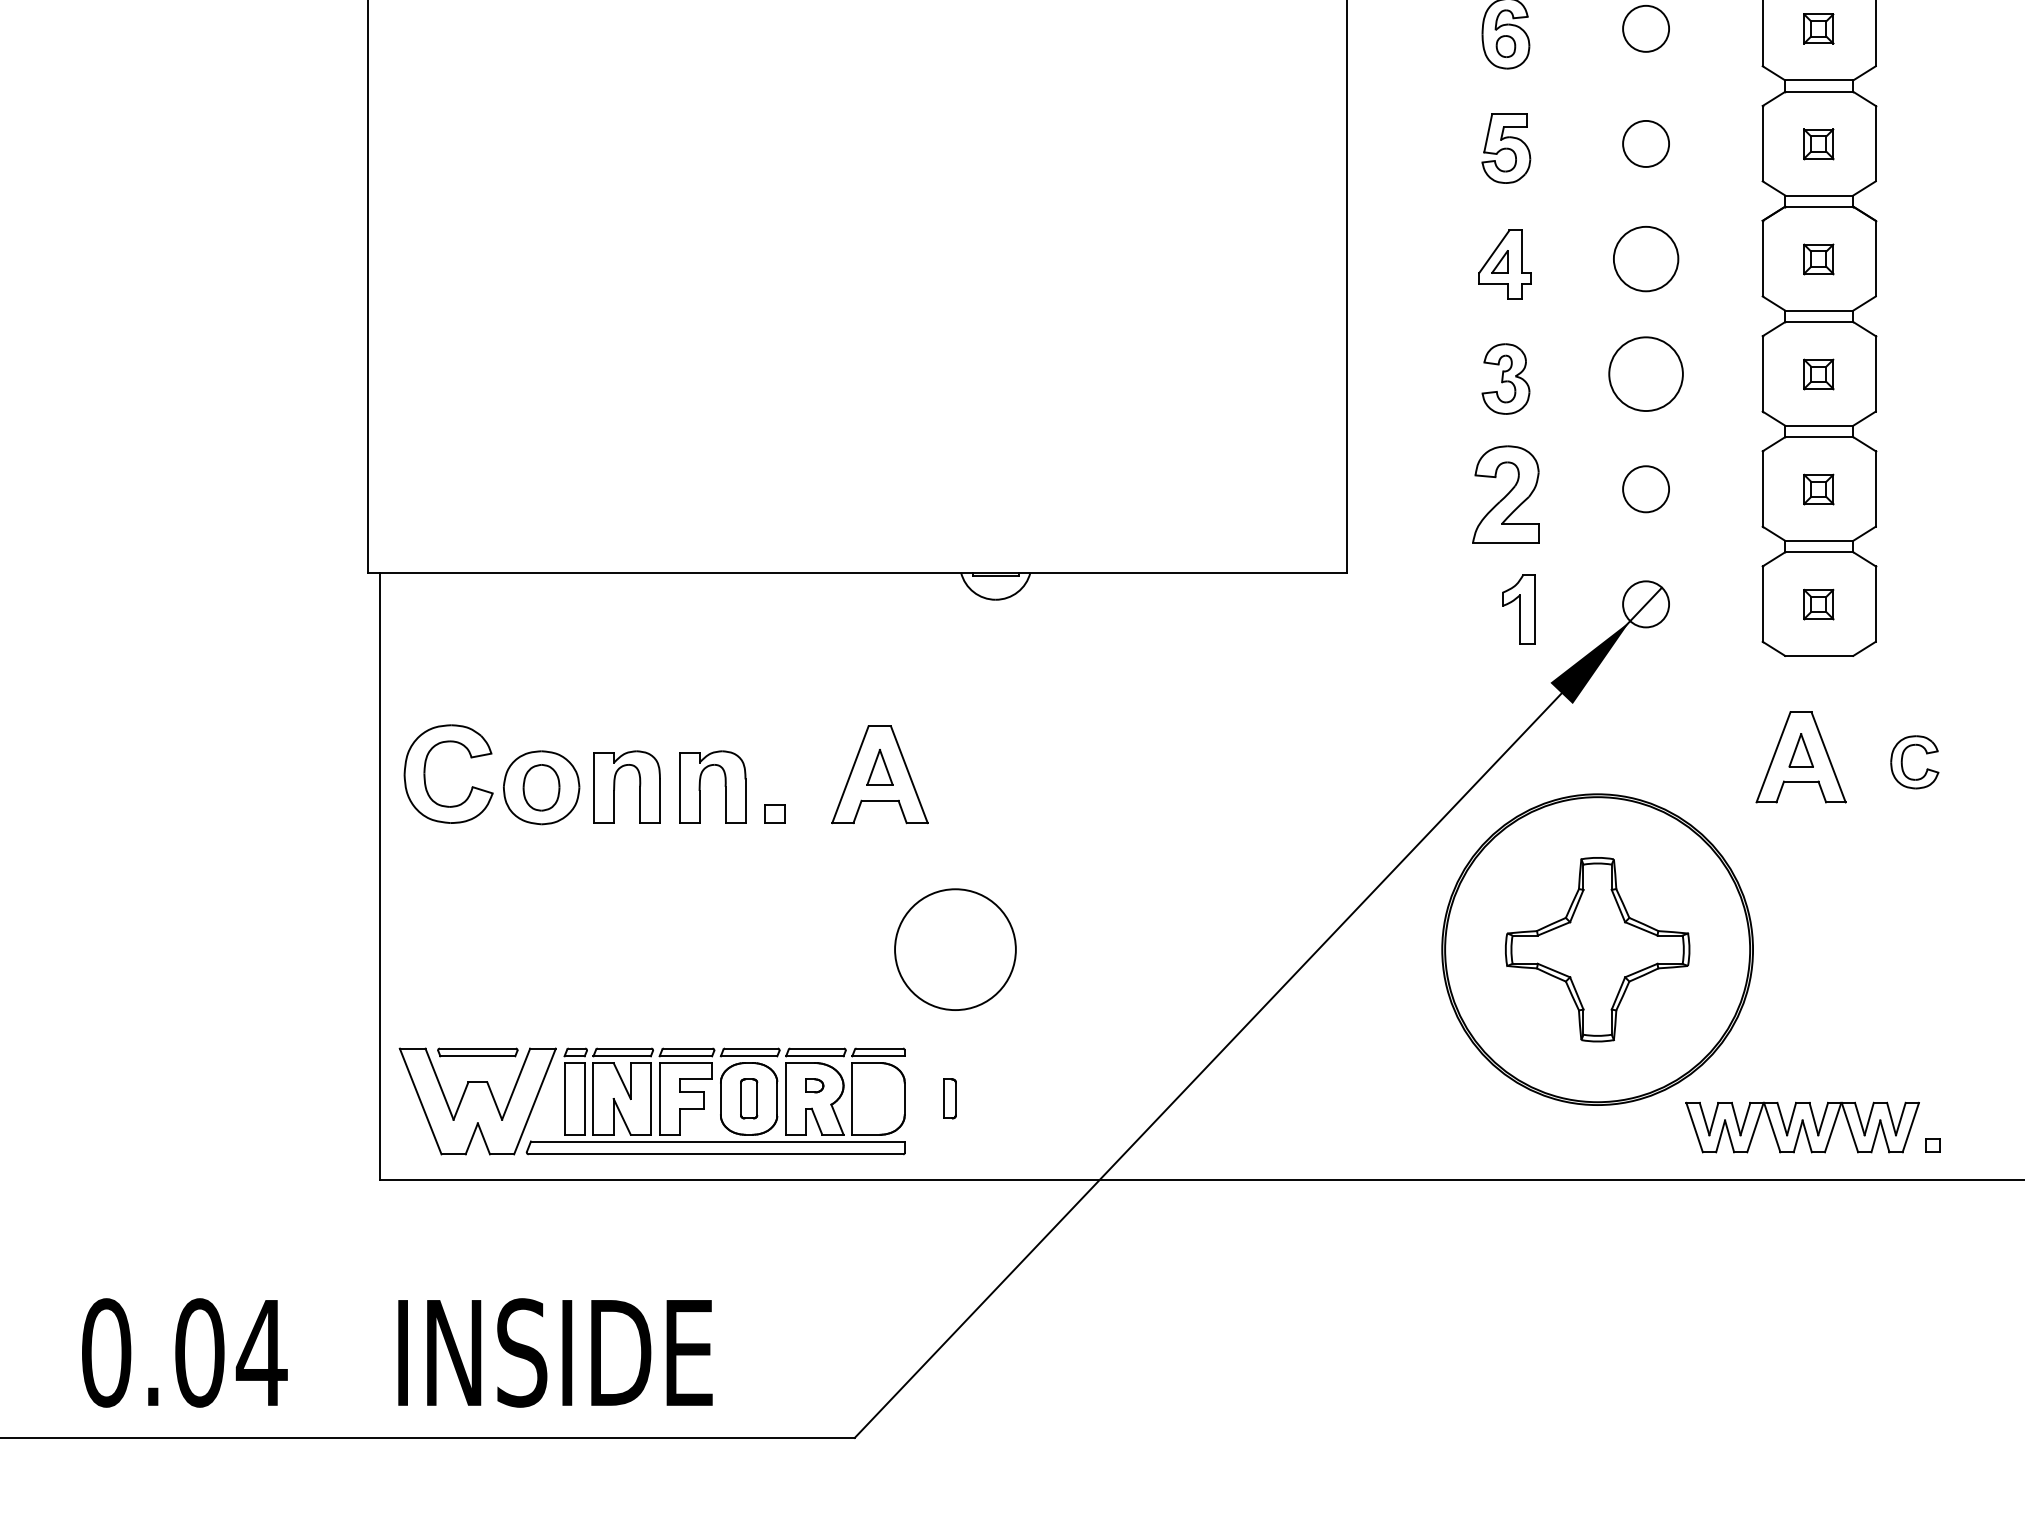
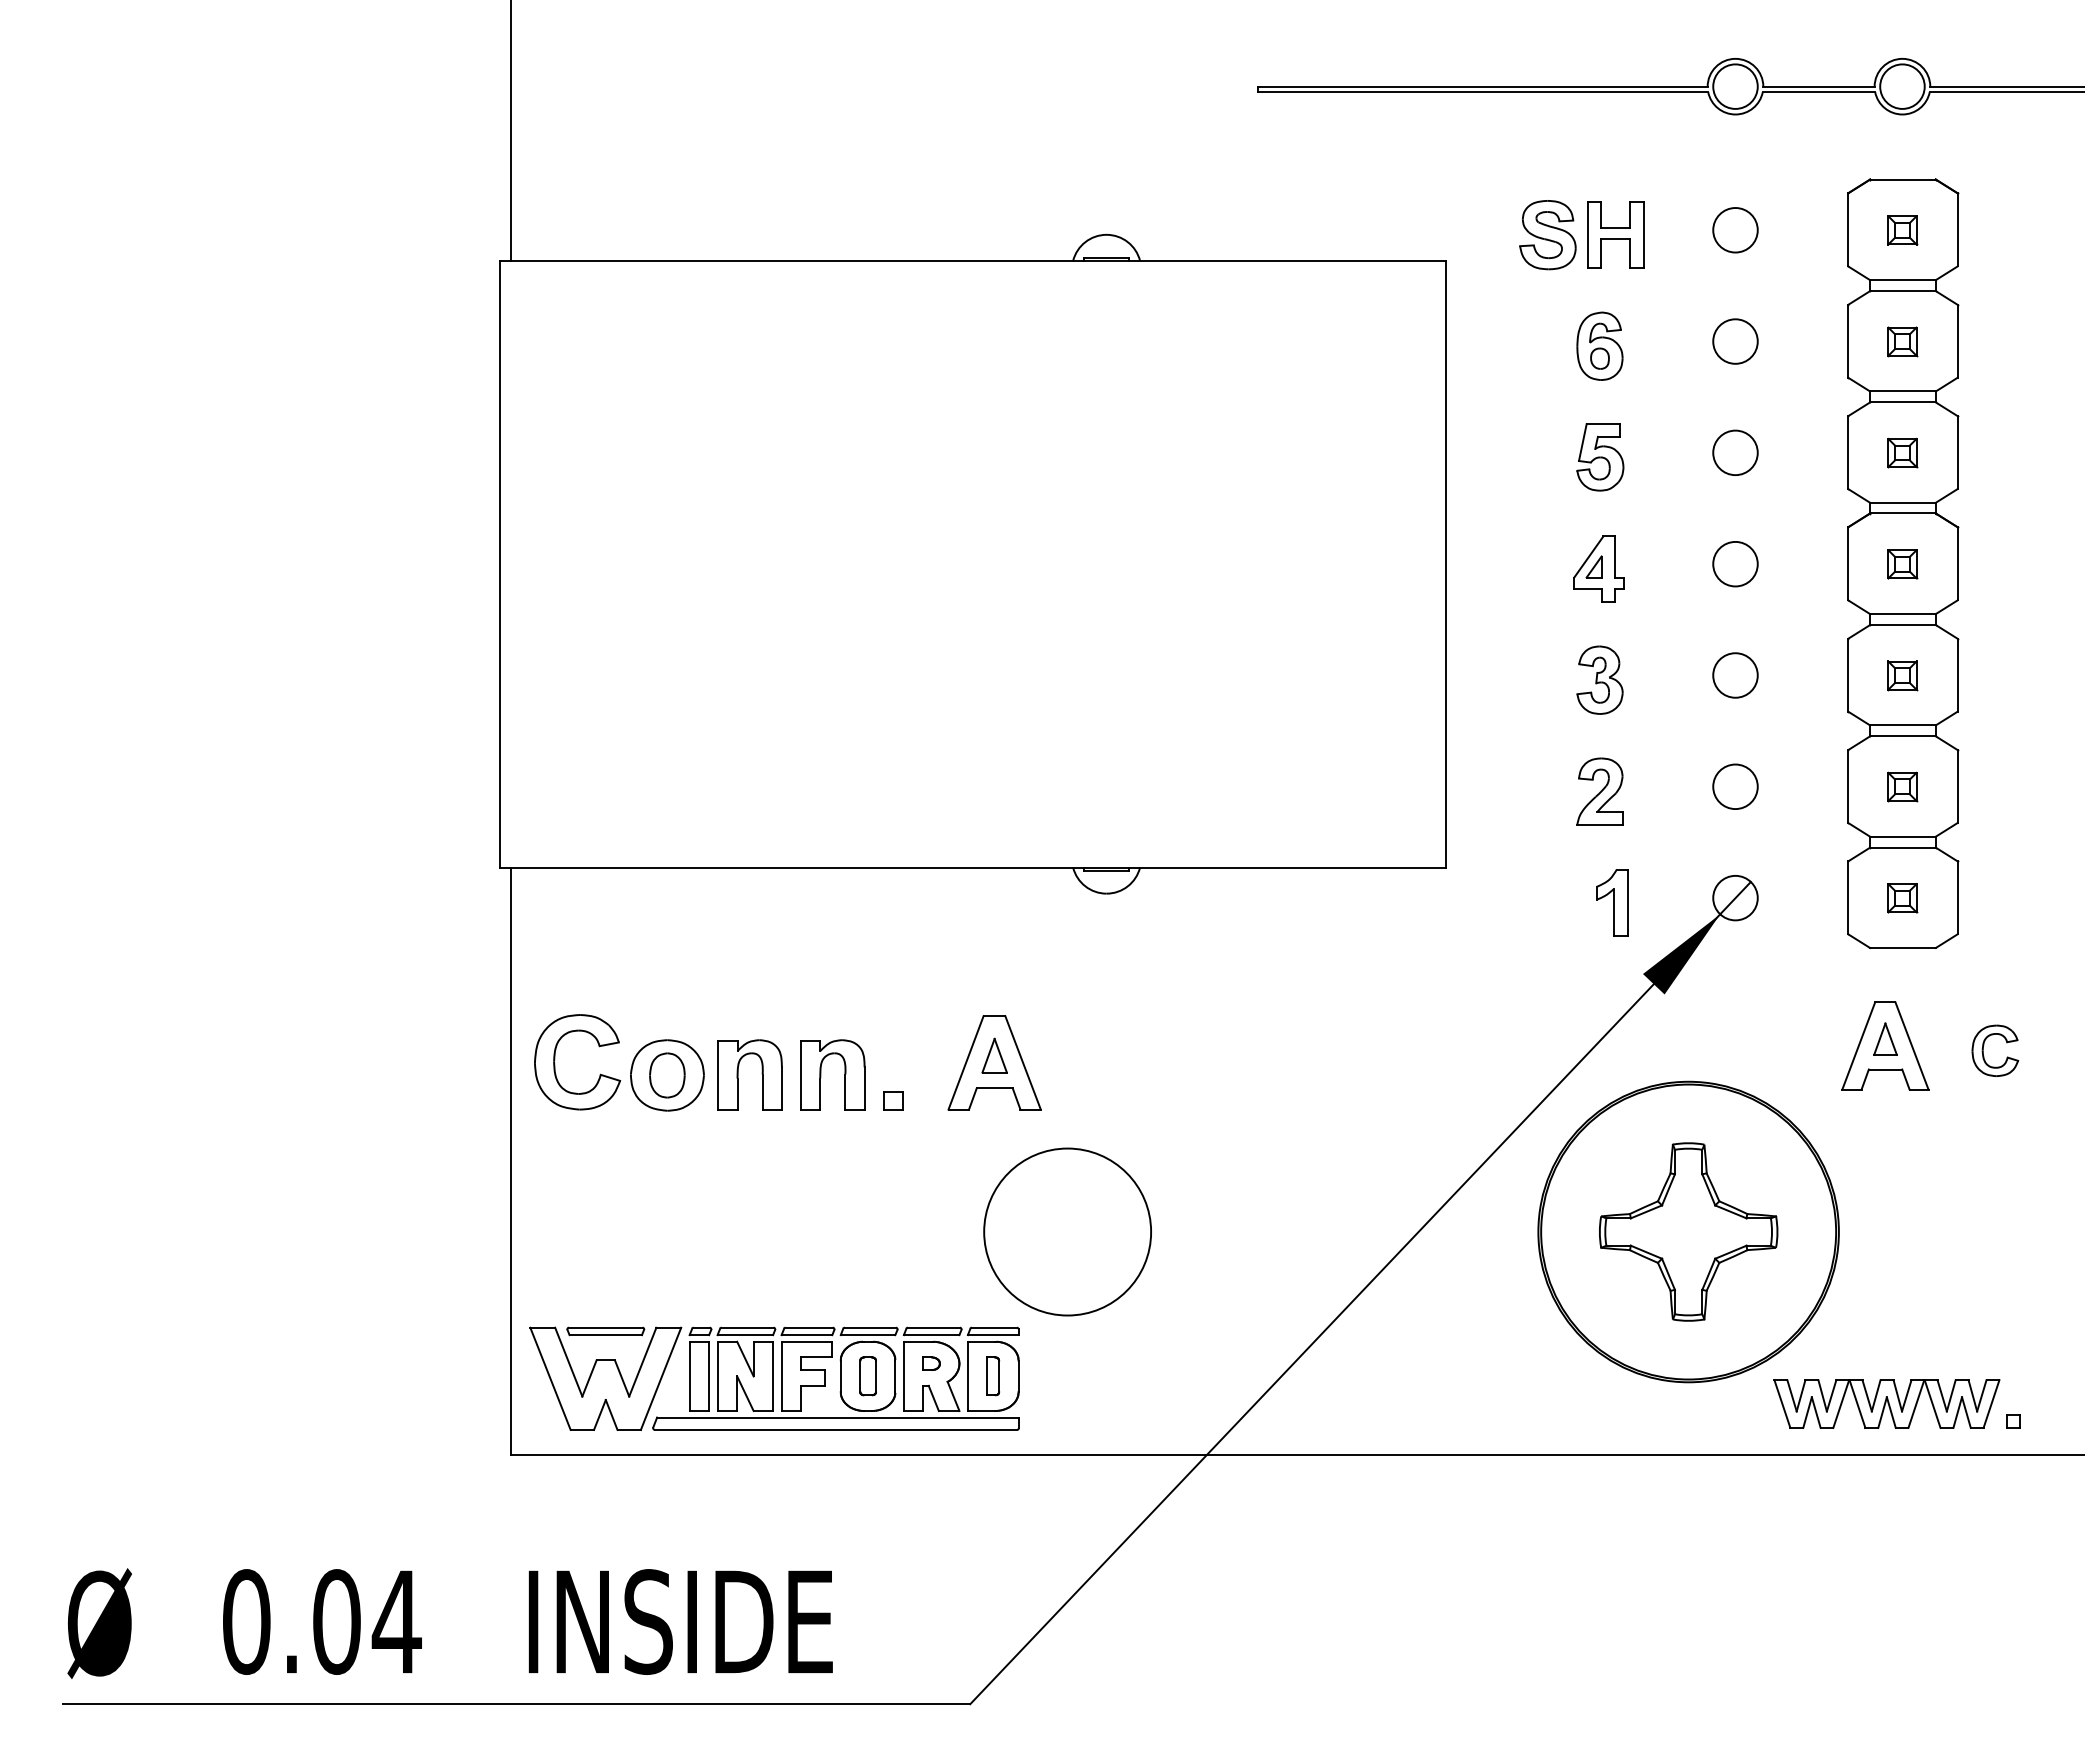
circle: (1646, 258) -> (1735, 563), size x0.71
circle: (1646, 374) -> (1735, 675), size x0.62
part: (1505, 494) -> (1599, 791), size x0.71
circle: (955, 949) -> (1067, 1231), size x1.43
part: (950, 1099) -> (993, 1376), moved

